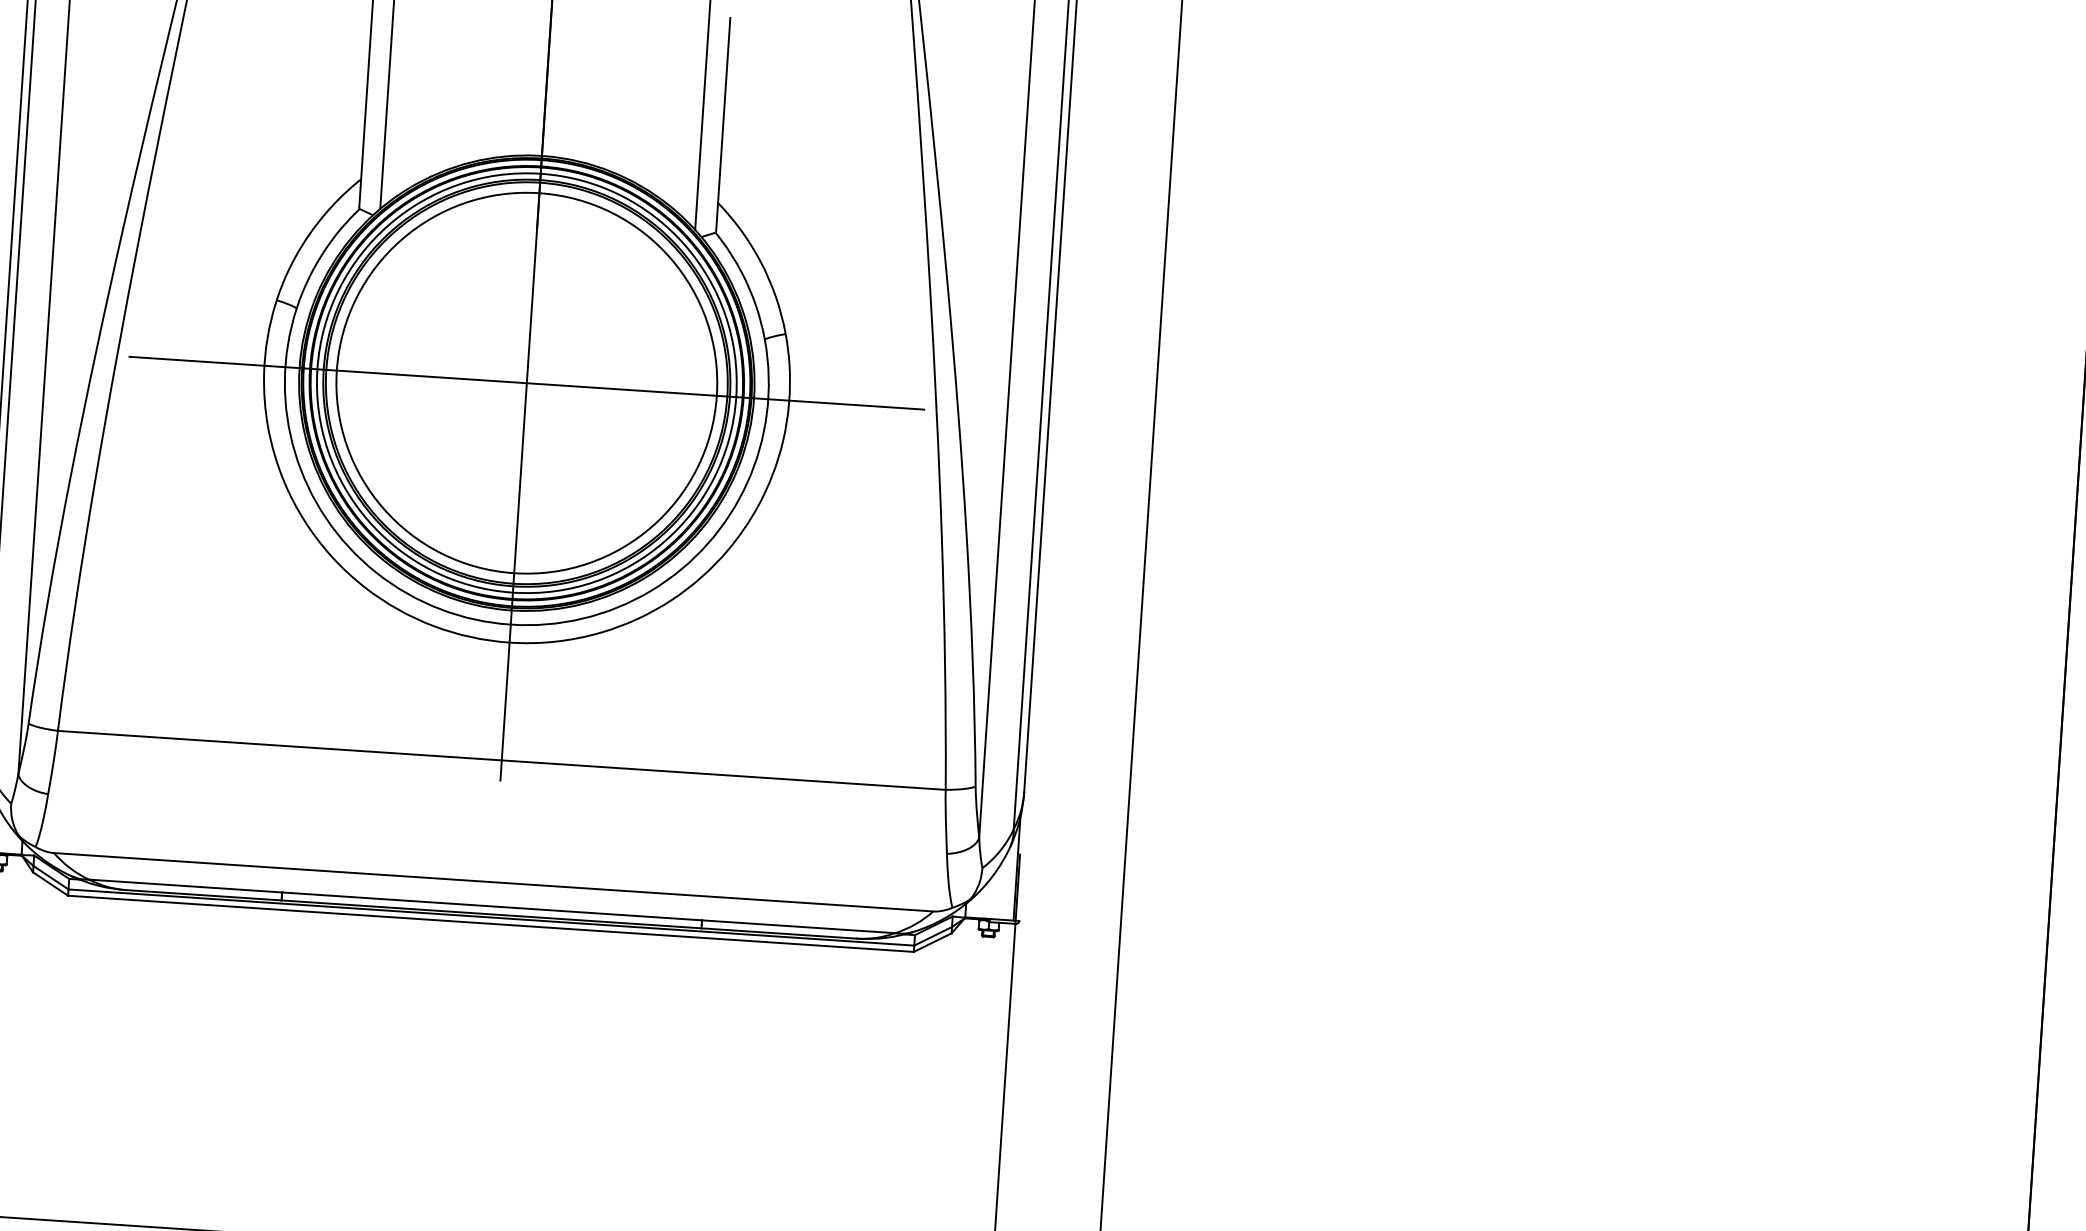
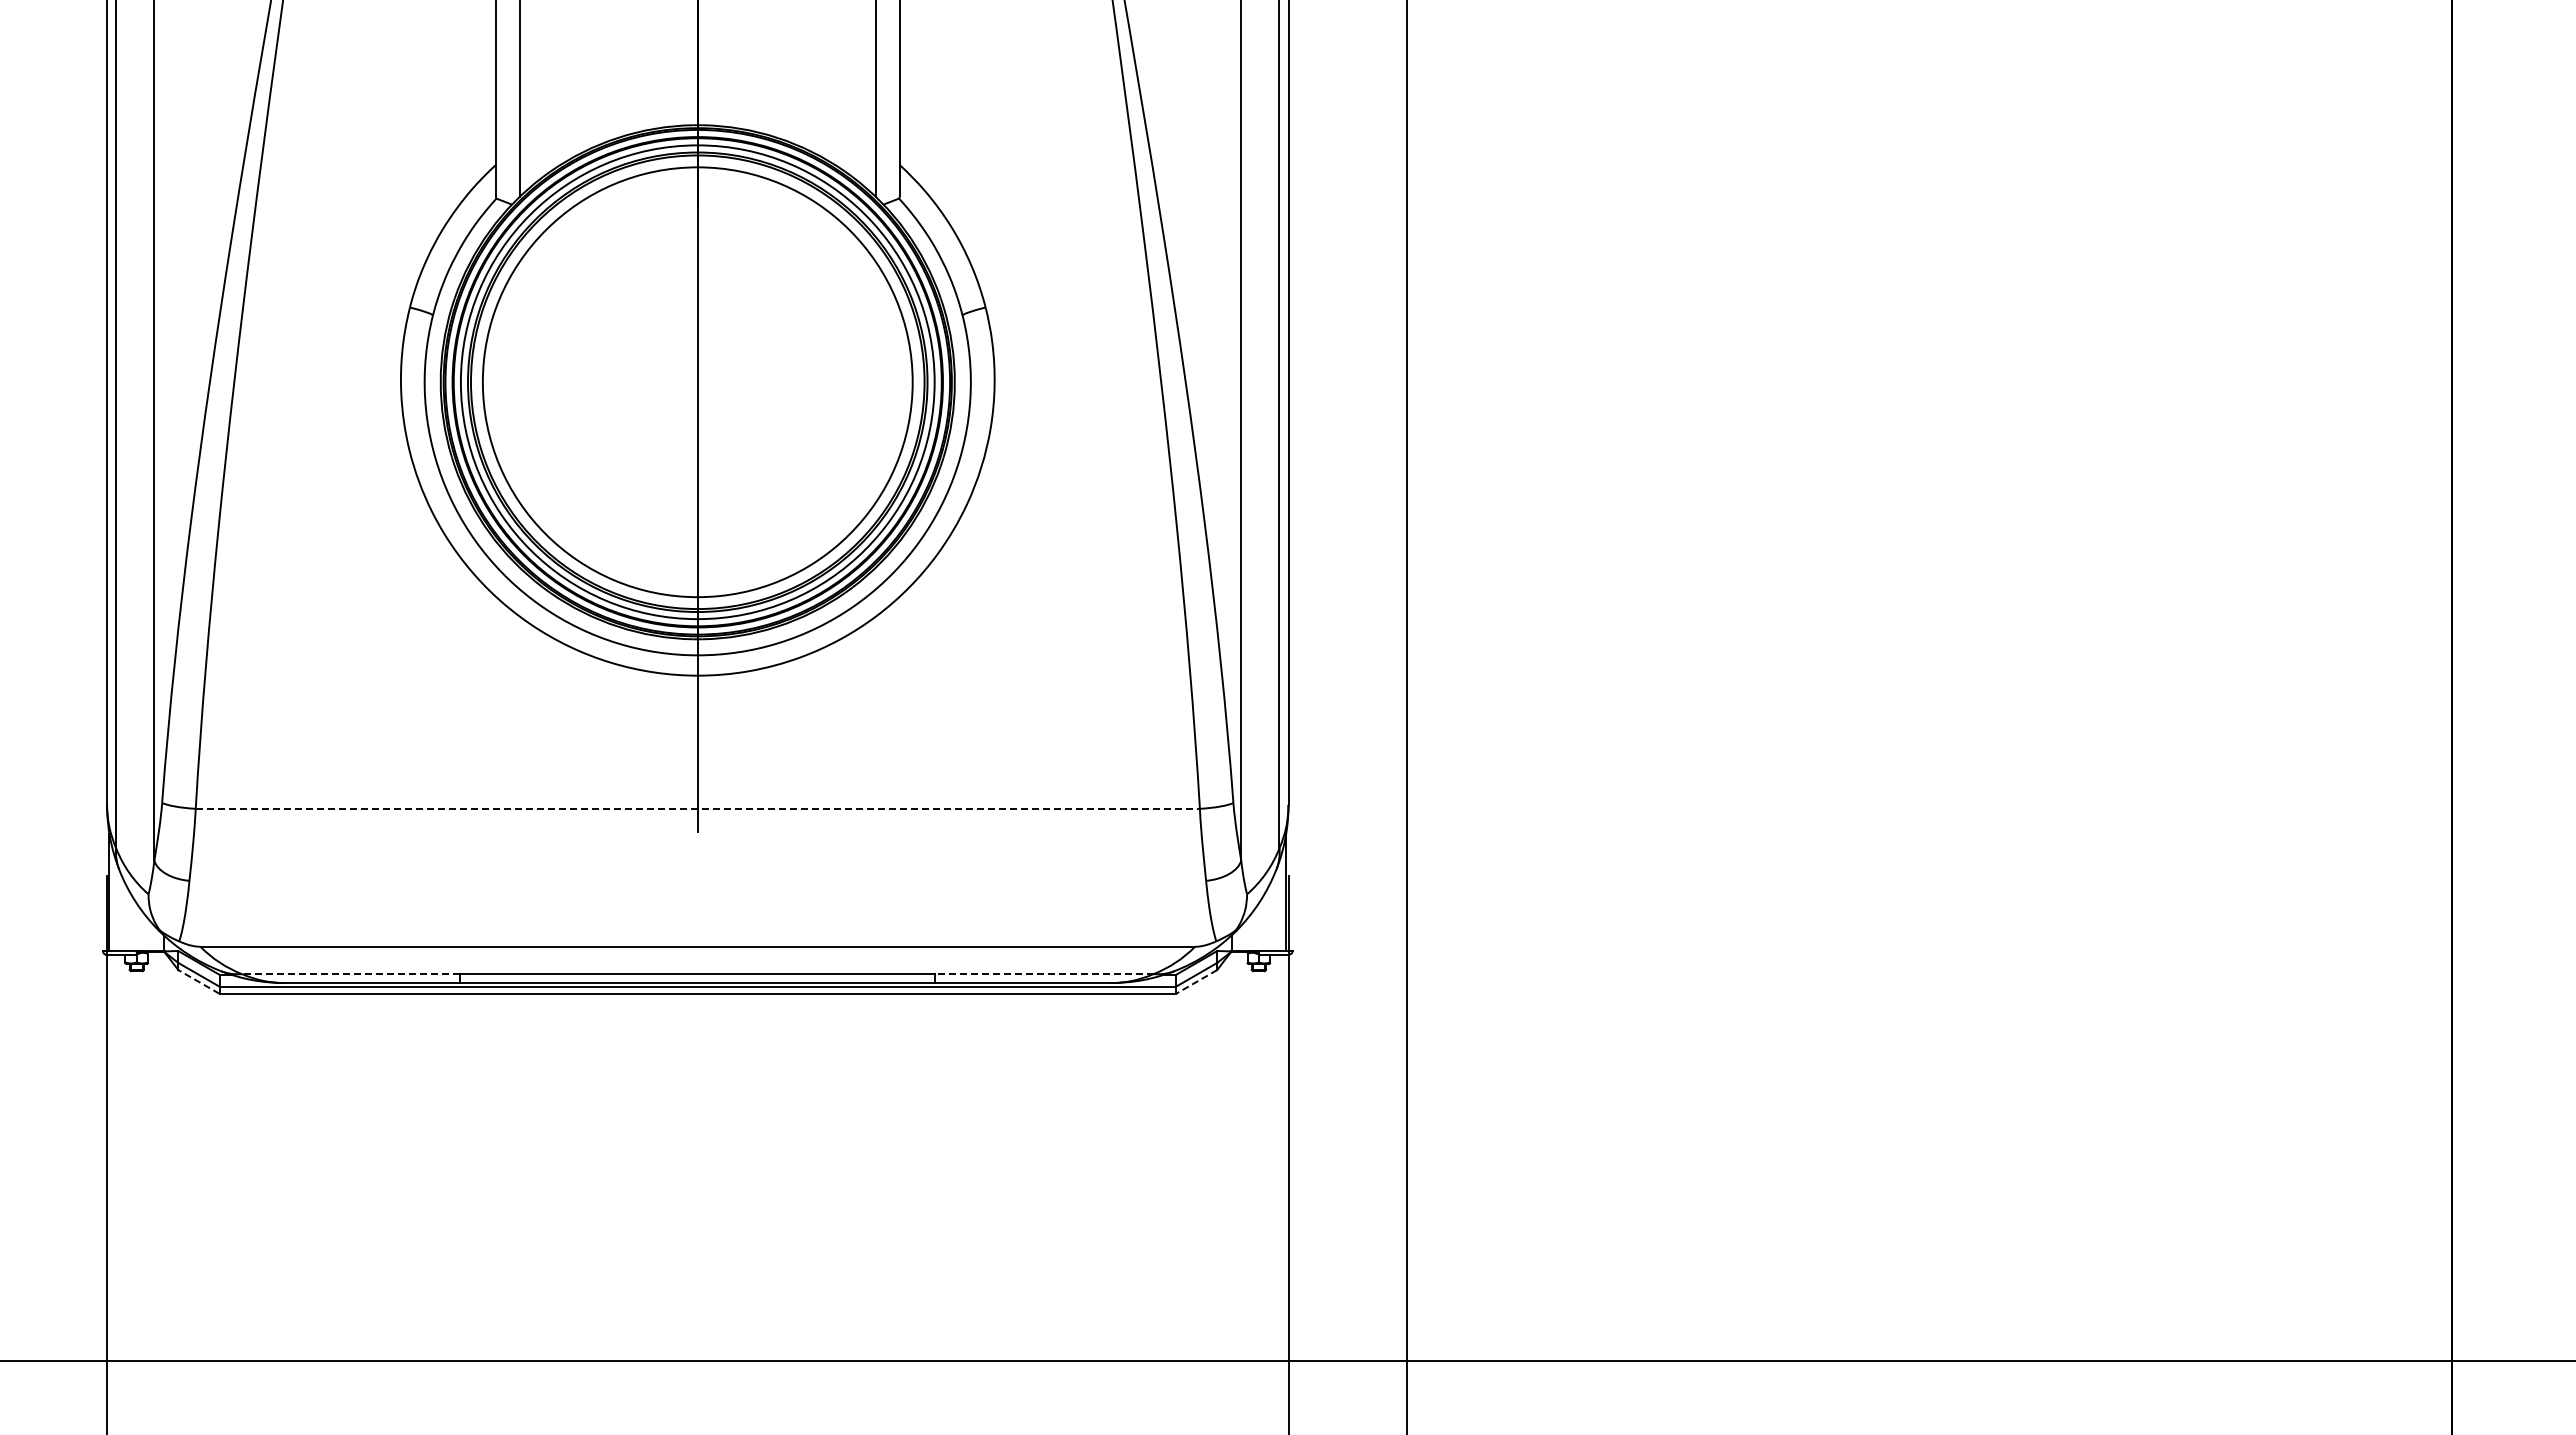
line: (526, 383) -> (697, 382), removed
line: (502, 760) -> (698, 808), solid -> dashed
line: (50, 883) -> (198, 981), solid -> dashed
line: (185, 886) -> (350, 974), solid -> dashed
line: (797, 927) -> (1043, 974), solid -> dashed
line: (932, 942) -> (1196, 981), solid -> dashed

